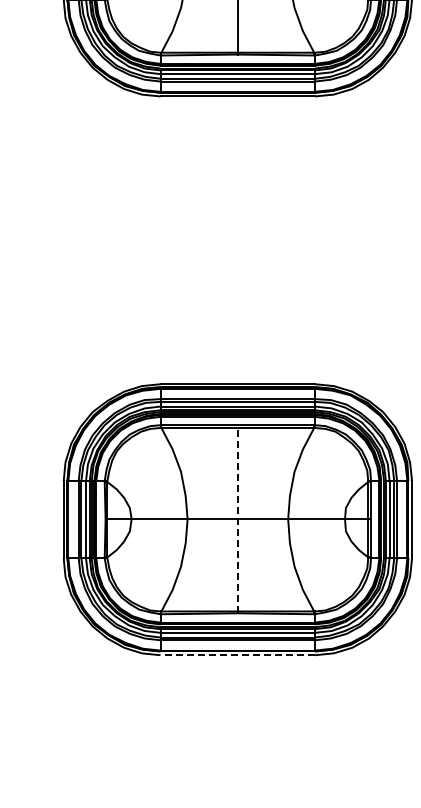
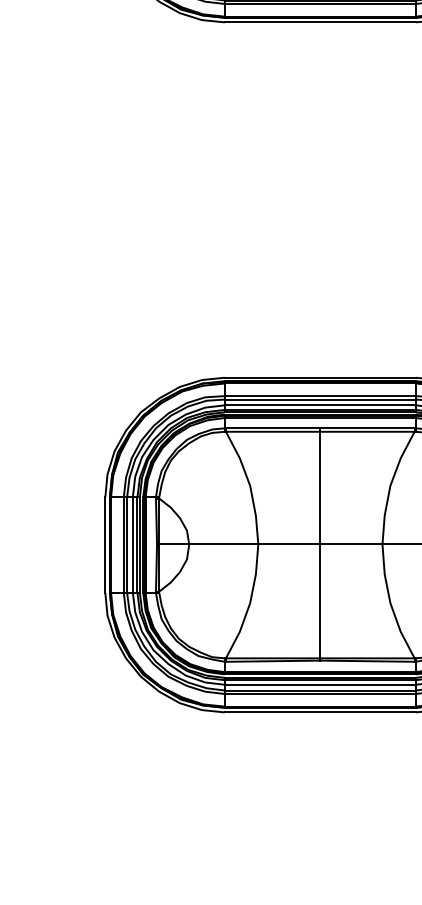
line: (237, 518) -> (319, 543), dashed -> solid
line: (237, 655) -> (319, 712), dashed -> solid

